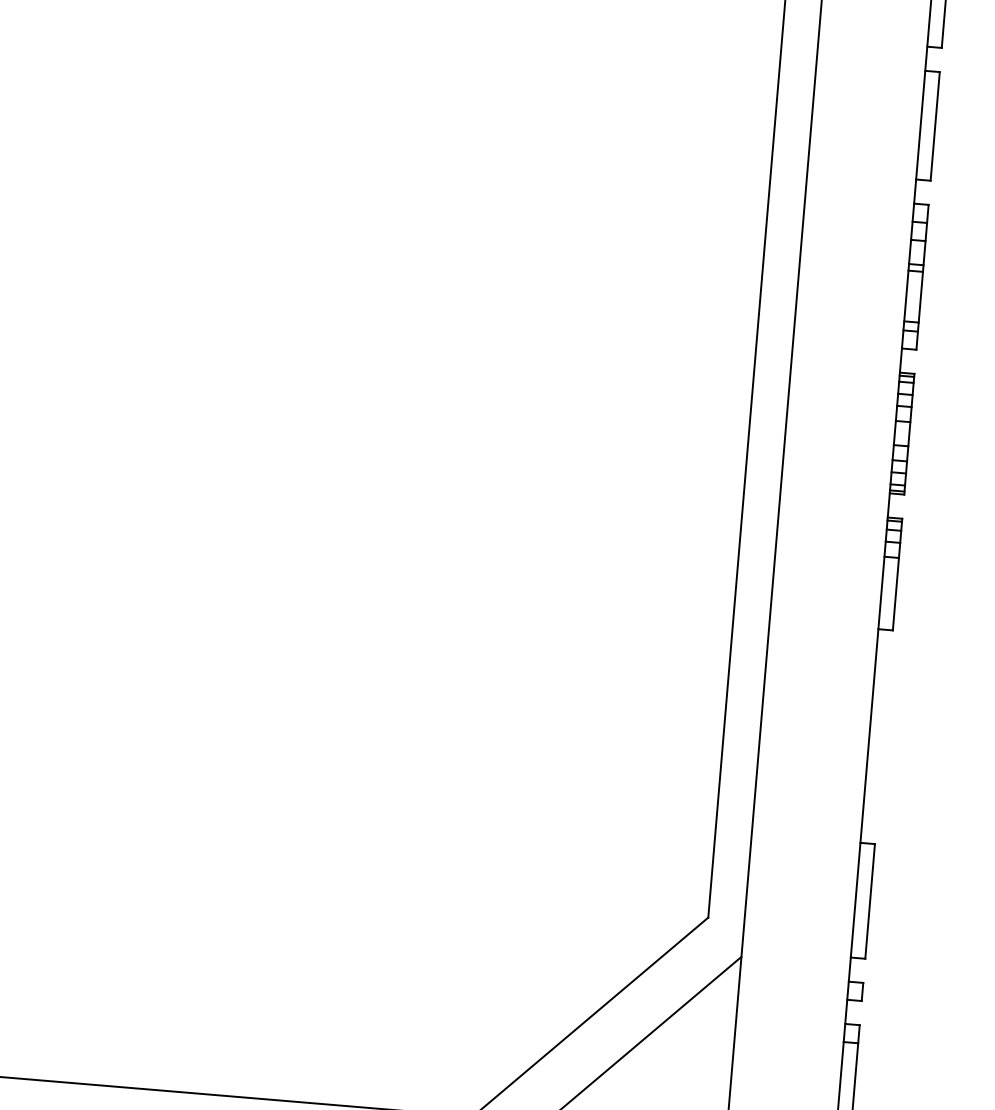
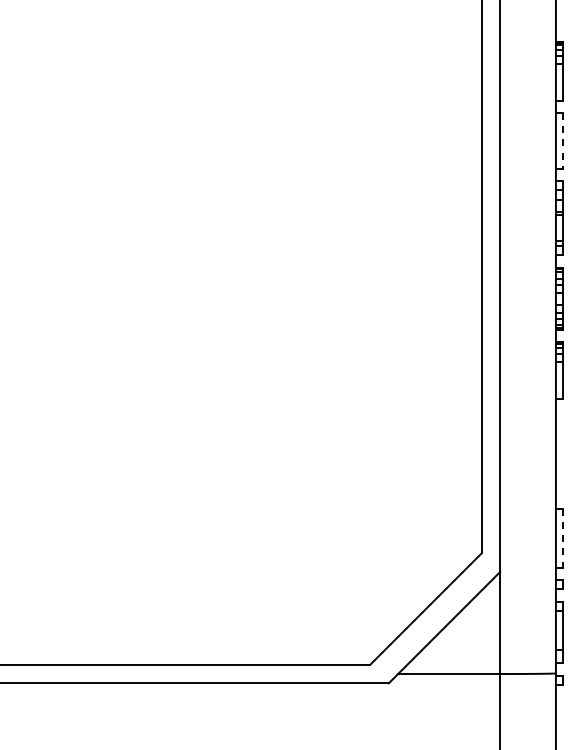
line: (935, 125) -> (563, 140), solid -> dashed
line: (870, 902) -> (563, 538), solid -> dashed

